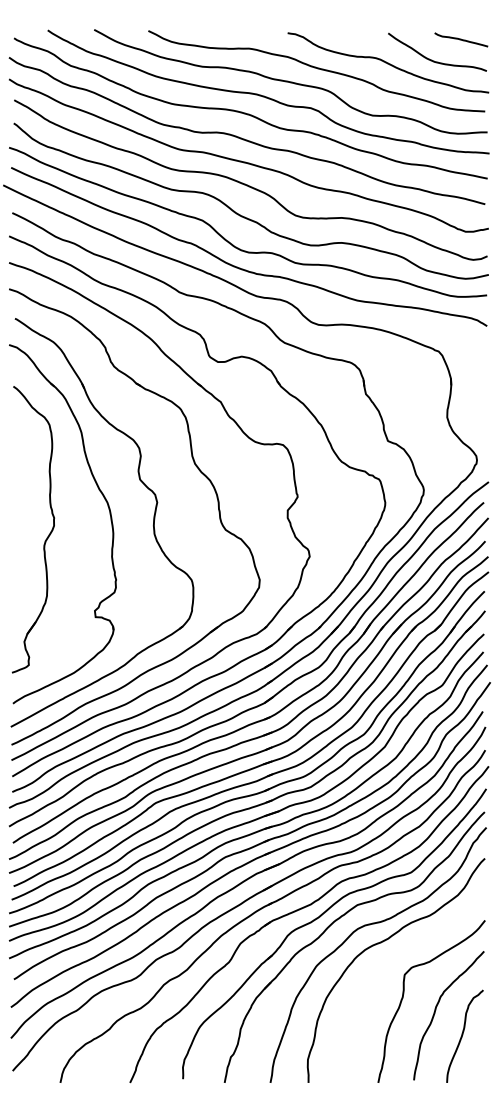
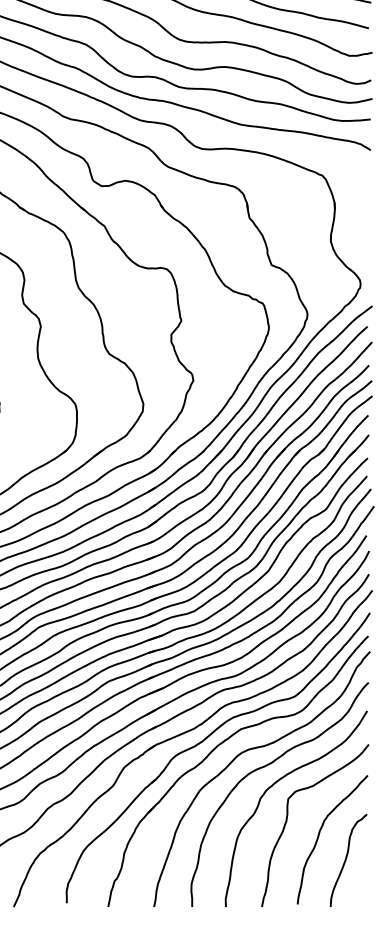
curve: (390, 961) -> (274, 785), added

